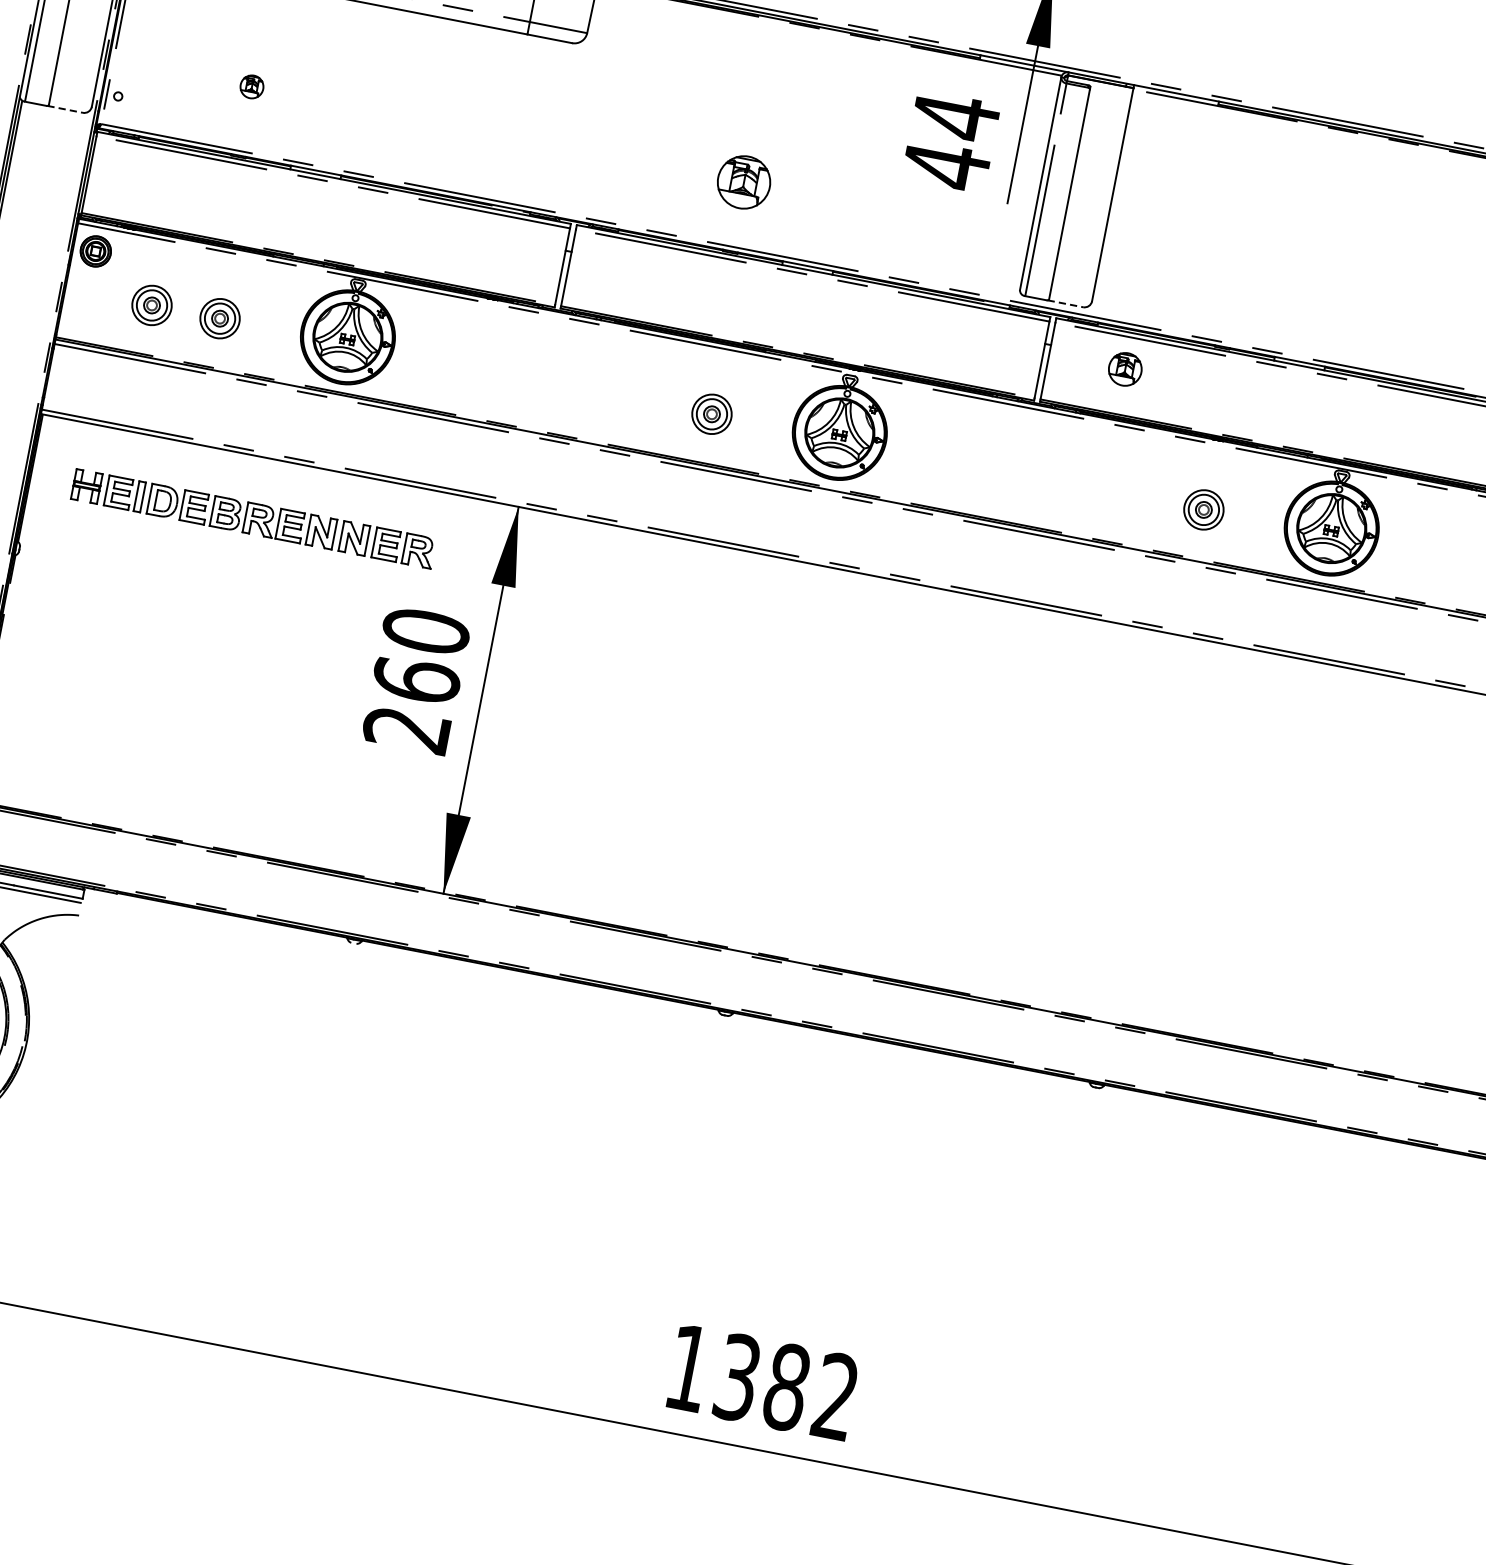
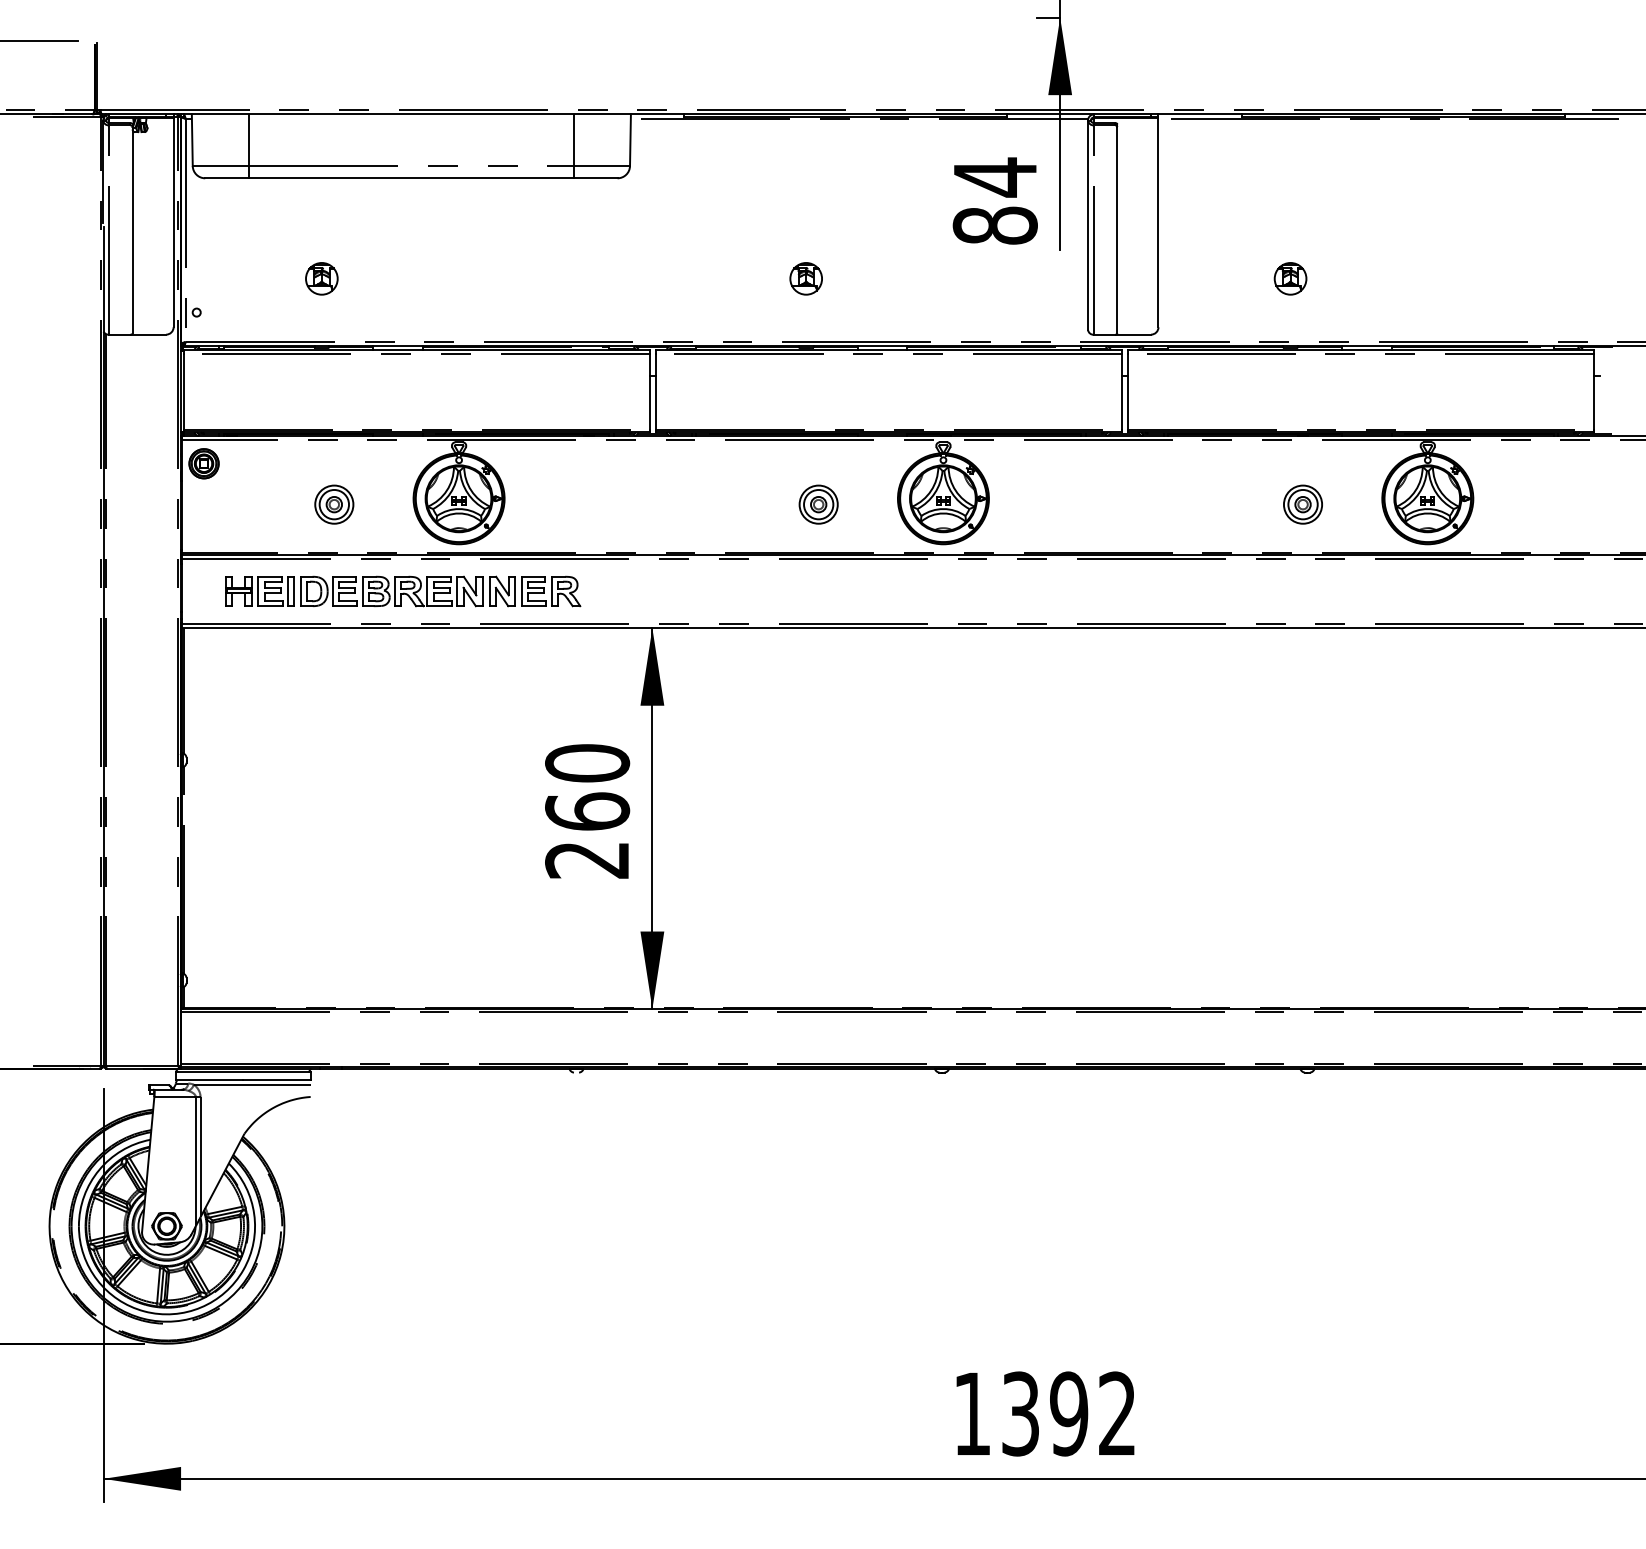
part: (251, 86) -> (321, 278), size x1.43
line: (65, 109) -> (149, 334), dashed -> solid
text: (945, 165) -> (994, 225), 44 -> 84
part: (743, 182) -> (805, 278), size x0.62
line: (1066, 303) -> (1134, 334), dashed -> solid
part: (152, 305) -> (267, 504), removed
part: (1125, 369) -> (1290, 278), moved
part: (254, 519) -> (403, 591), moved
text: (787, 1386) -> (1069, 1413), 1382 -> 1392

